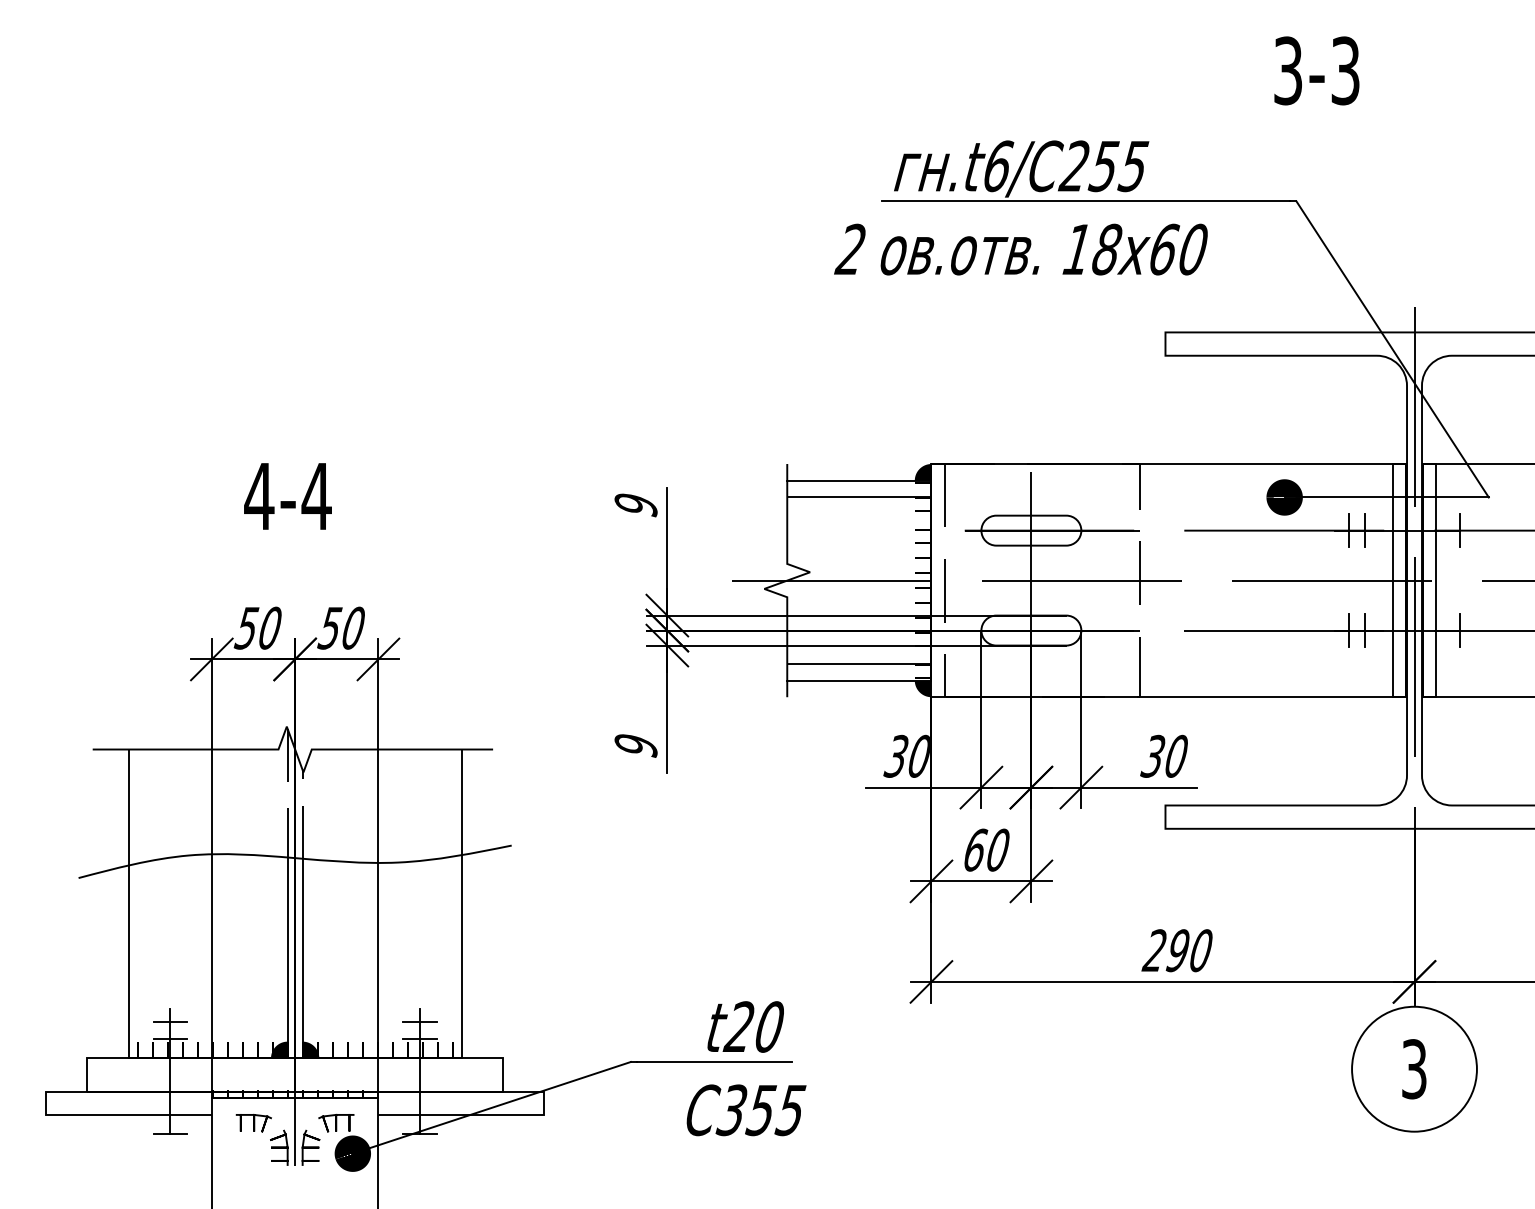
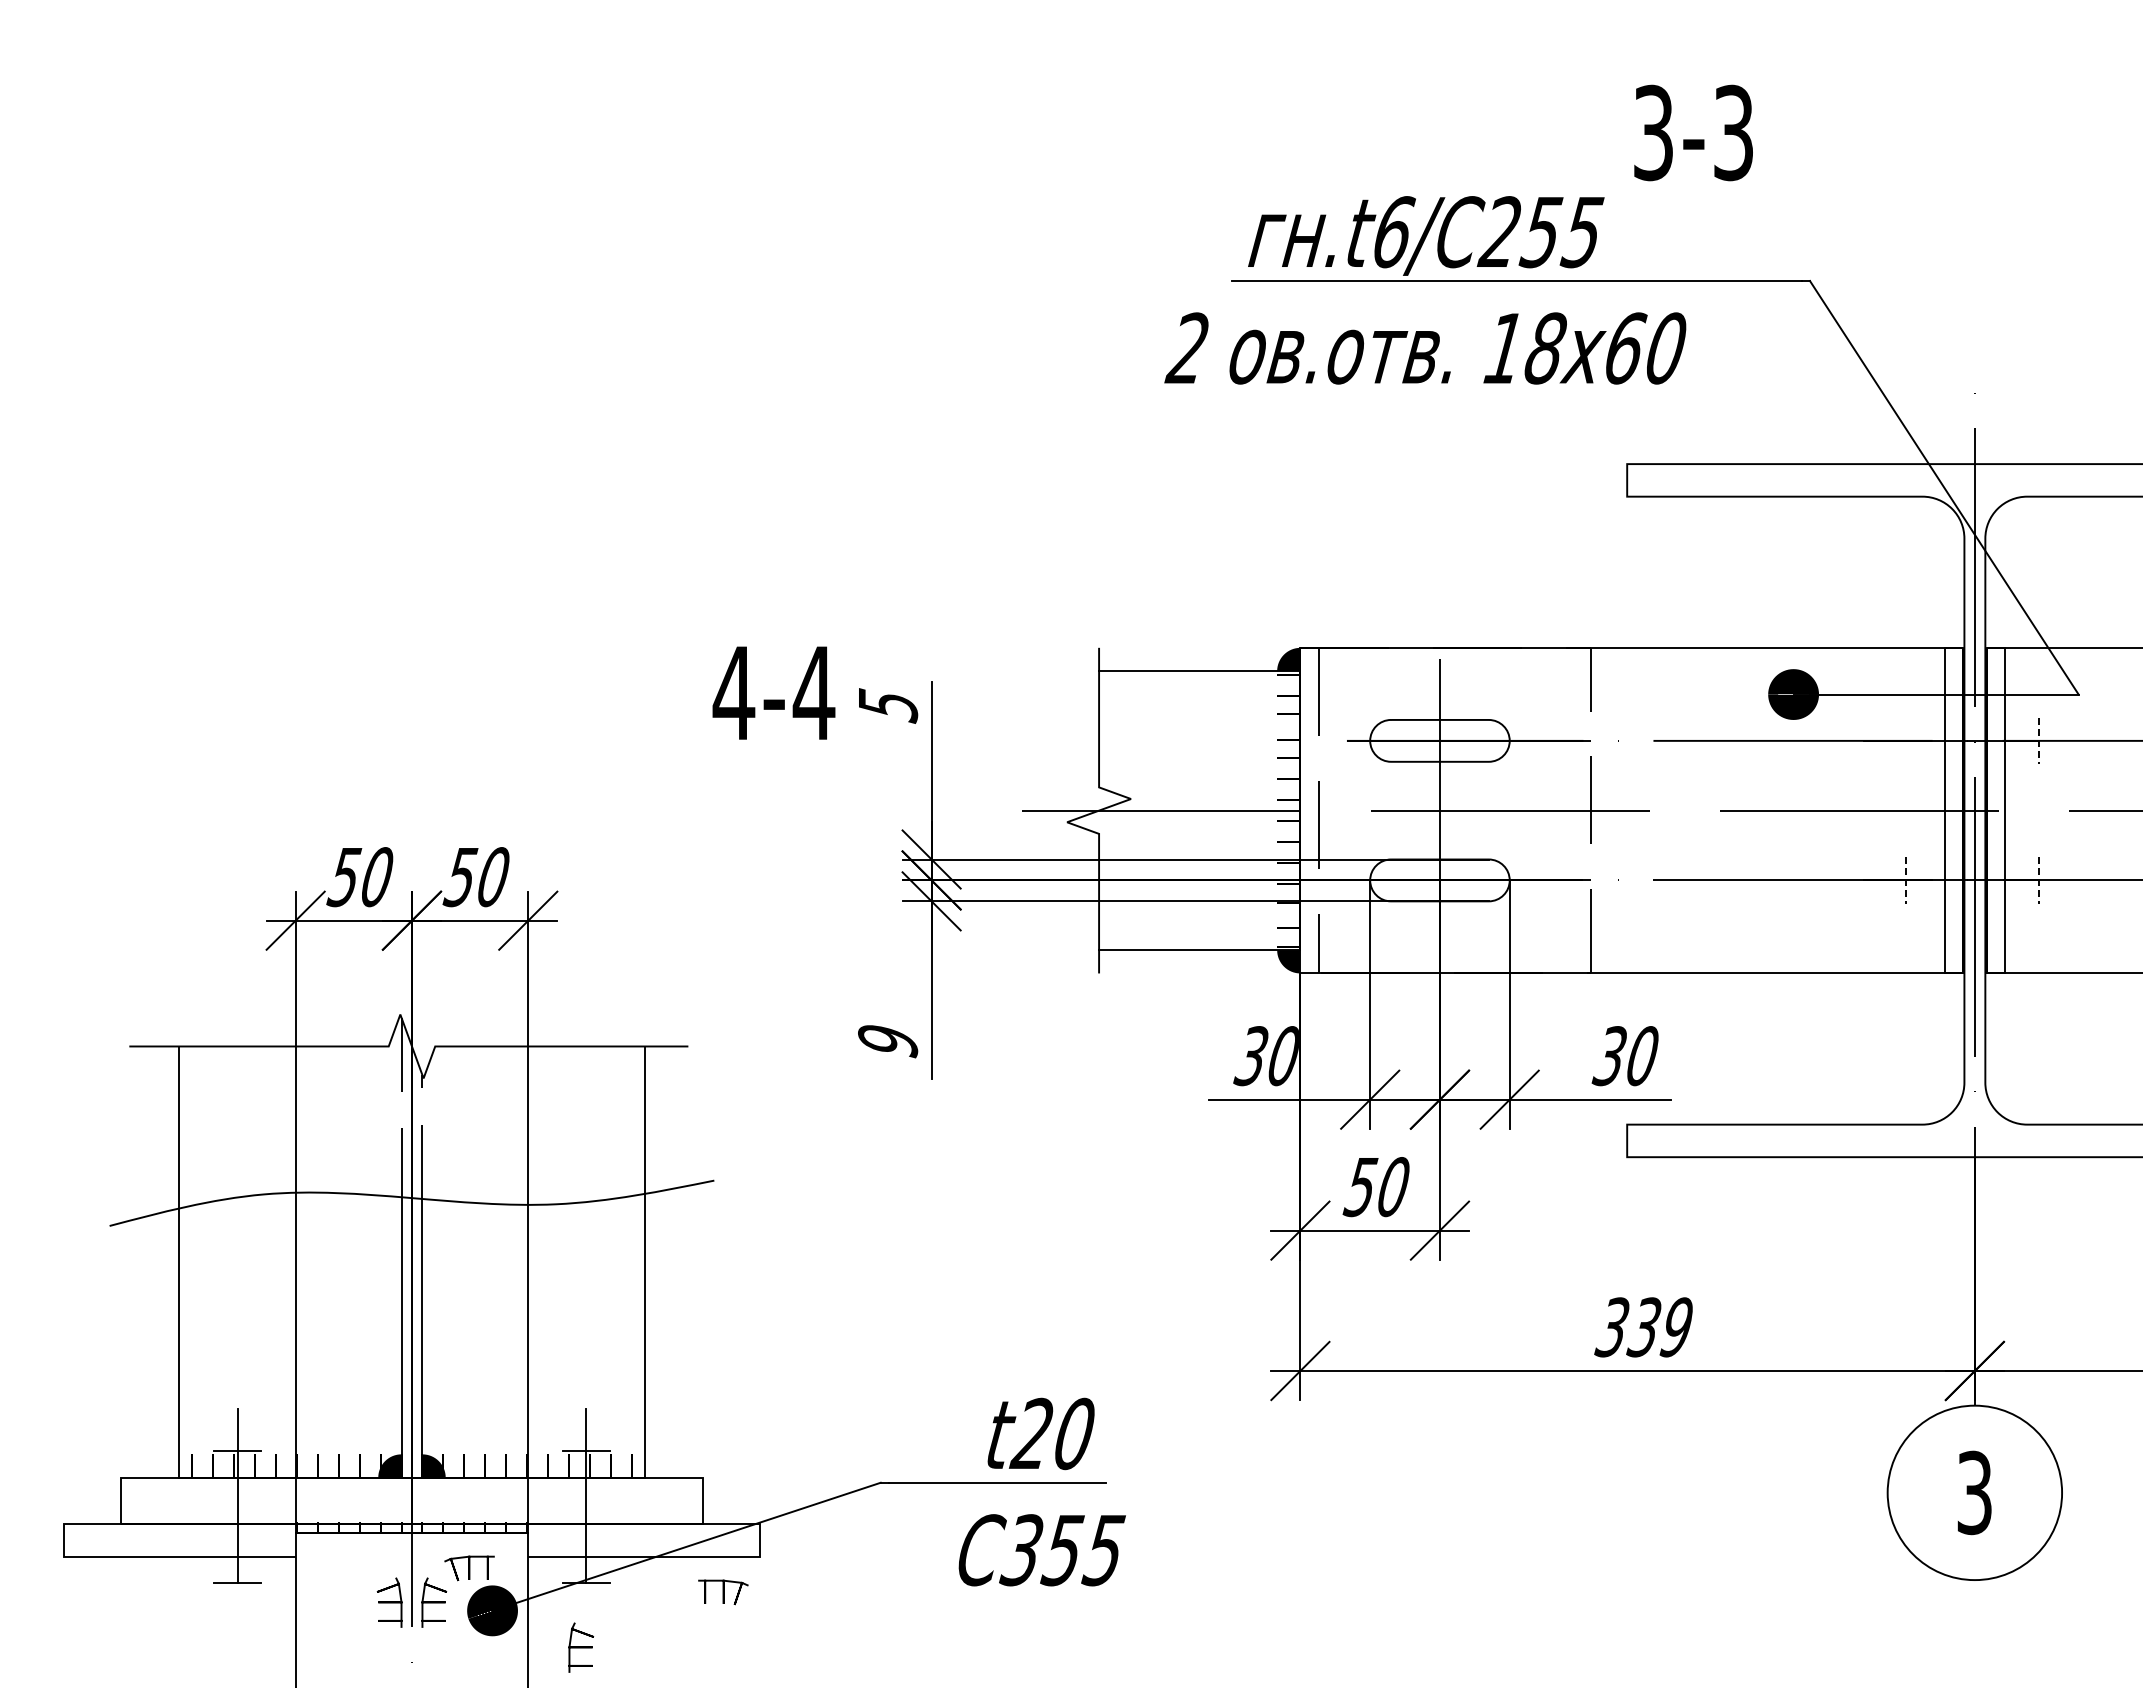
text: (1316, 70) -> (1693, 132), moved
text: (287, 495) -> (773, 692), moved
line: (859, 497) -> (1199, 694), removed
text: (635, 505) -> (887, 705), 9 -> 5
line: (1348, 530) -> (1882, 740), removed
line: (1365, 530) -> (1906, 740), removed
line: (1460, 531) -> (2038, 741), solid -> dashed
line: (1348, 630) -> (1882, 880), removed
line: (1365, 630) -> (1906, 880), solid -> dashed
line: (1460, 630) -> (2038, 880), solid -> dashed
line: (859, 663) -> (1199, 926), removed
text: (974, 850) -> (1360, 1187), 60 -> 50
text: (1176, 950) -> (1642, 1327), 290 -> 339
line: (170, 1022) -> (237, 1427), removed
line: (420, 1022) -> (586, 1427), removed
curve: (253, 1123) -> (723, 1592), moved
curve: (416, 1179) -> (581, 1647), added

